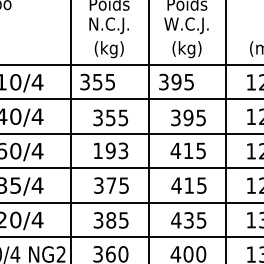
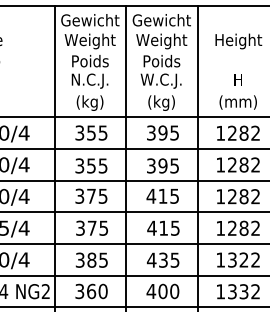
text: (97, 81) -> (91, 132), moved
text: (176, 81) -> (162, 132), moved
text: (110, 150) -> (91, 195), 193 -> 375

